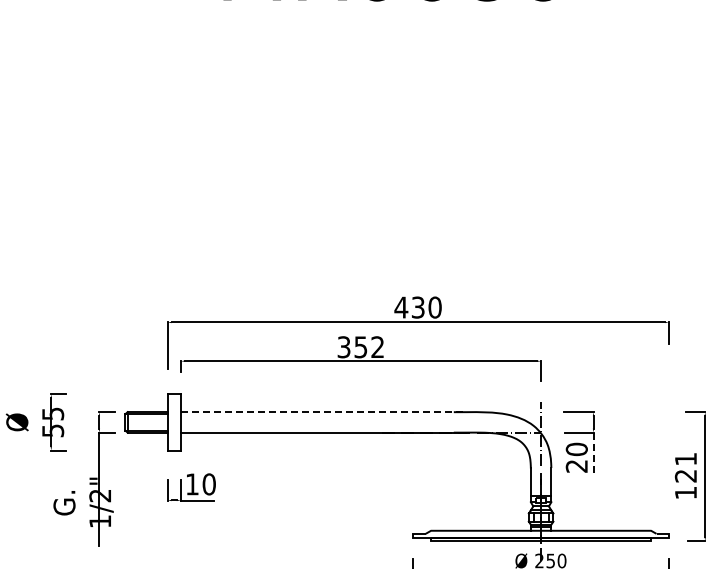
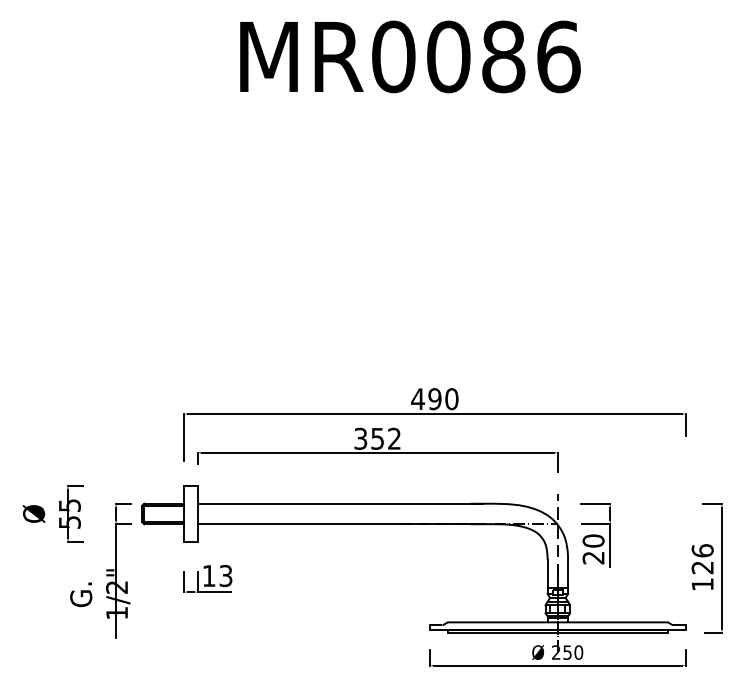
text: (417, 307) -> (434, 399), 430 -> 490
line: (323, 411) -> (340, 503), dashed -> solid
line: (593, 454) -> (610, 546), dashed -> solid
text: (685, 458) -> (702, 550), 121 -> 126
text: (208, 484) -> (225, 576), 10 -> 13

